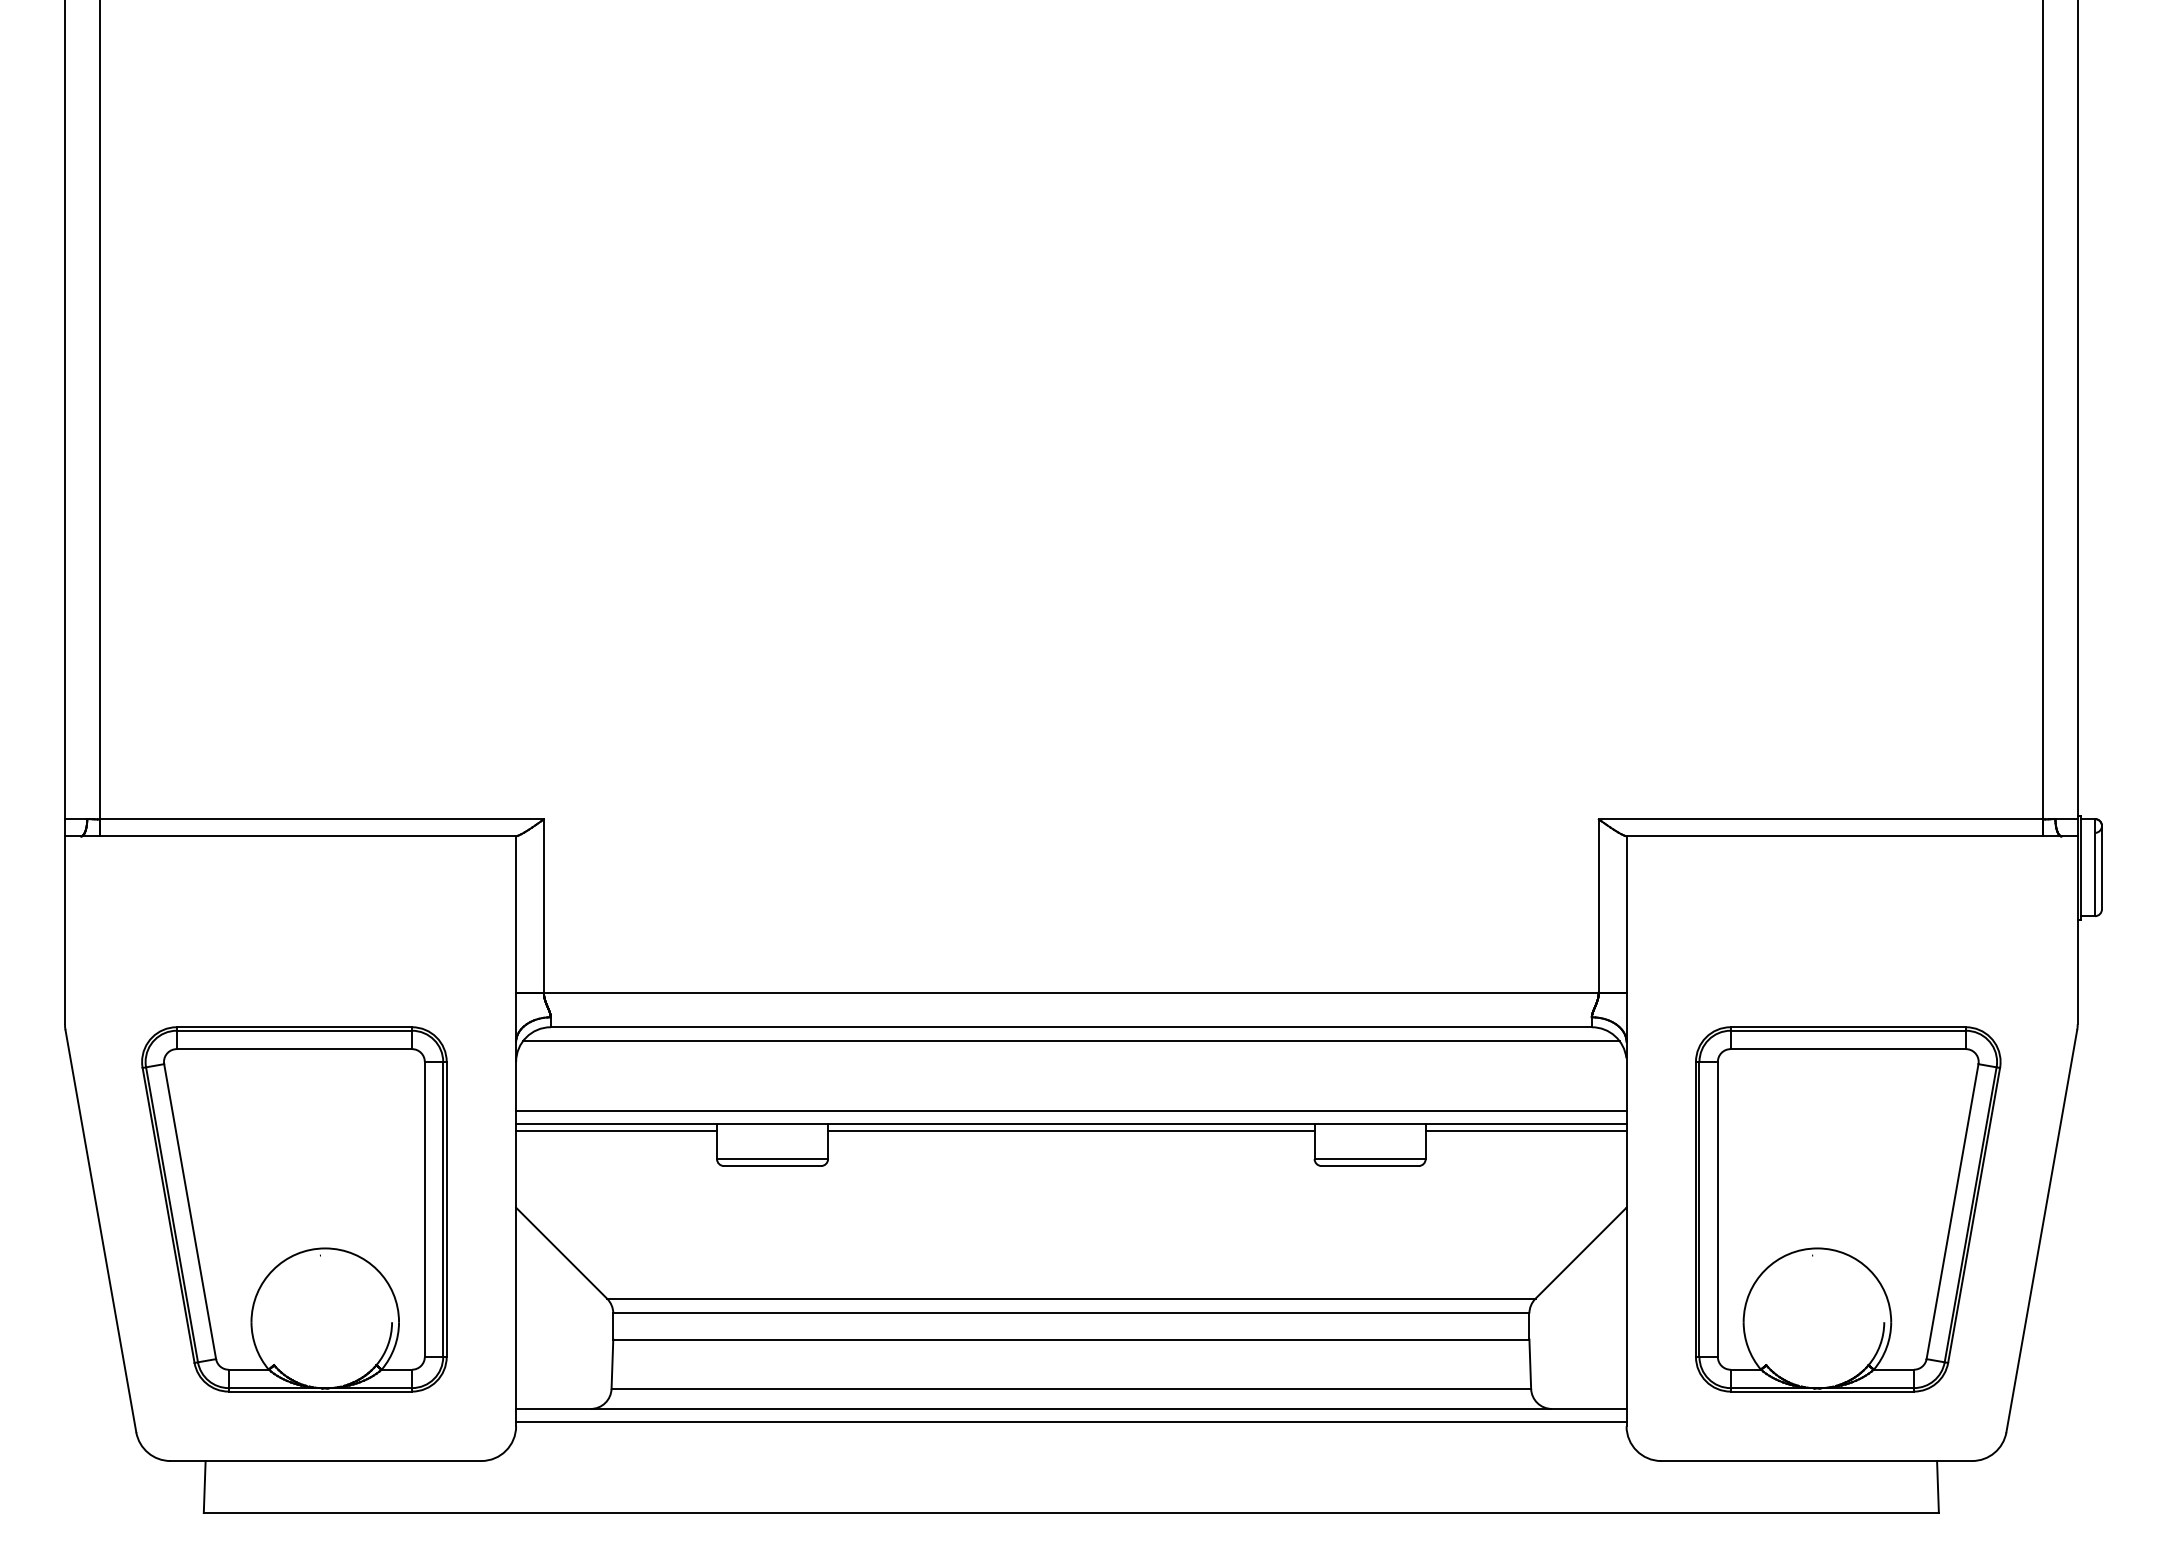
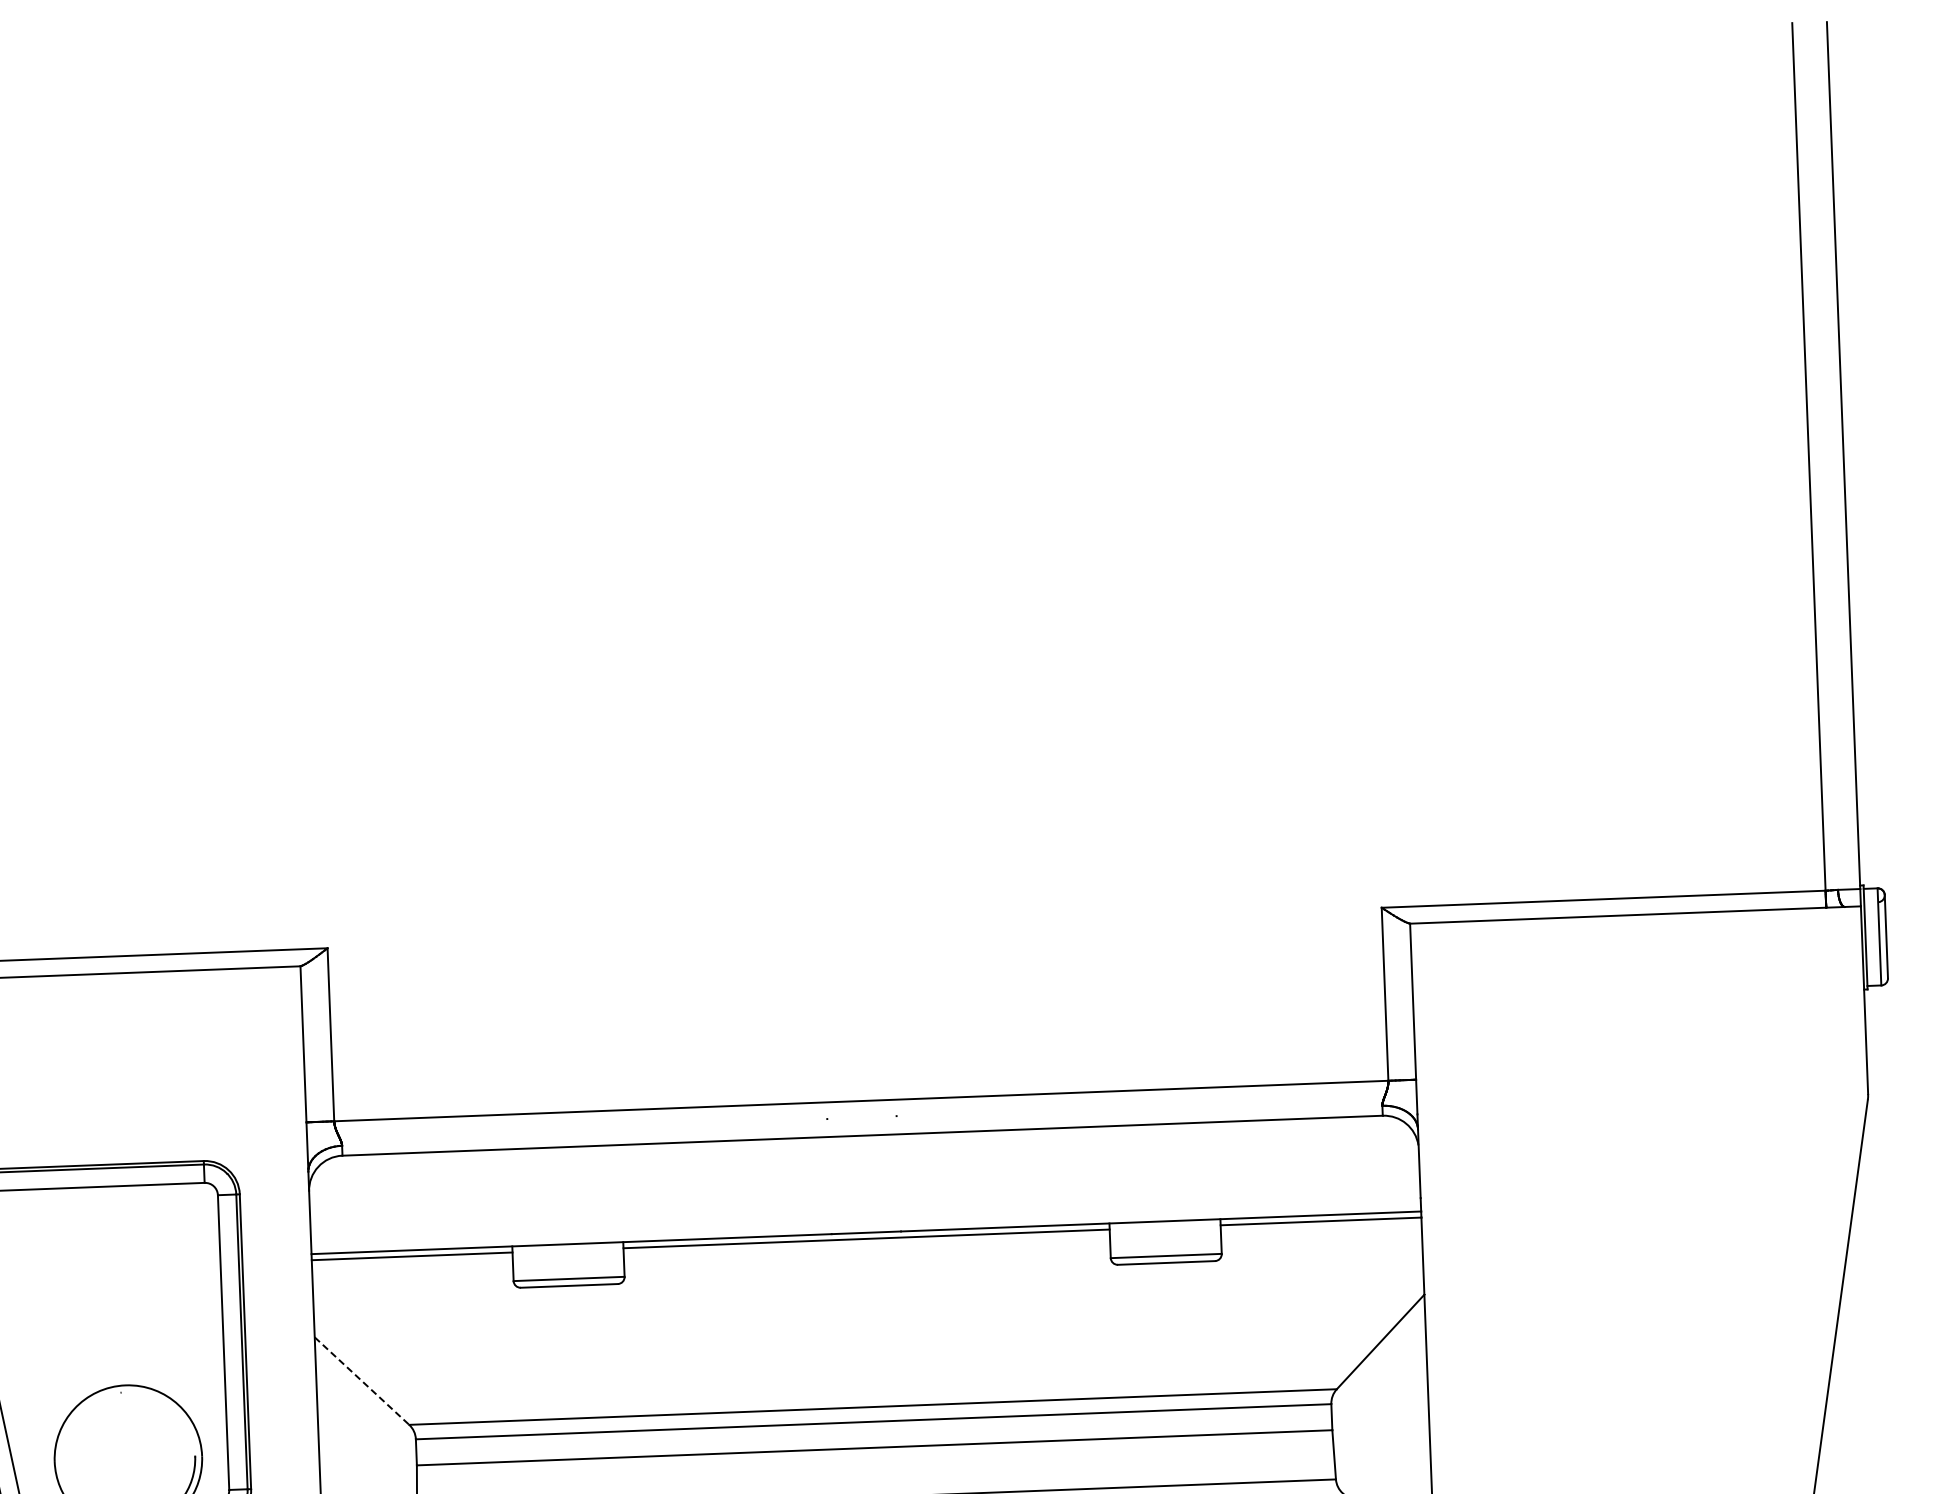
line: (1071, 1041) -> (863, 1149), removed
line: (1071, 1111) -> (866, 1219), removed
part: (1848, 1209) -> (1646, 1288), removed
line: (562, 1253) -> (362, 1381), solid -> dashed

